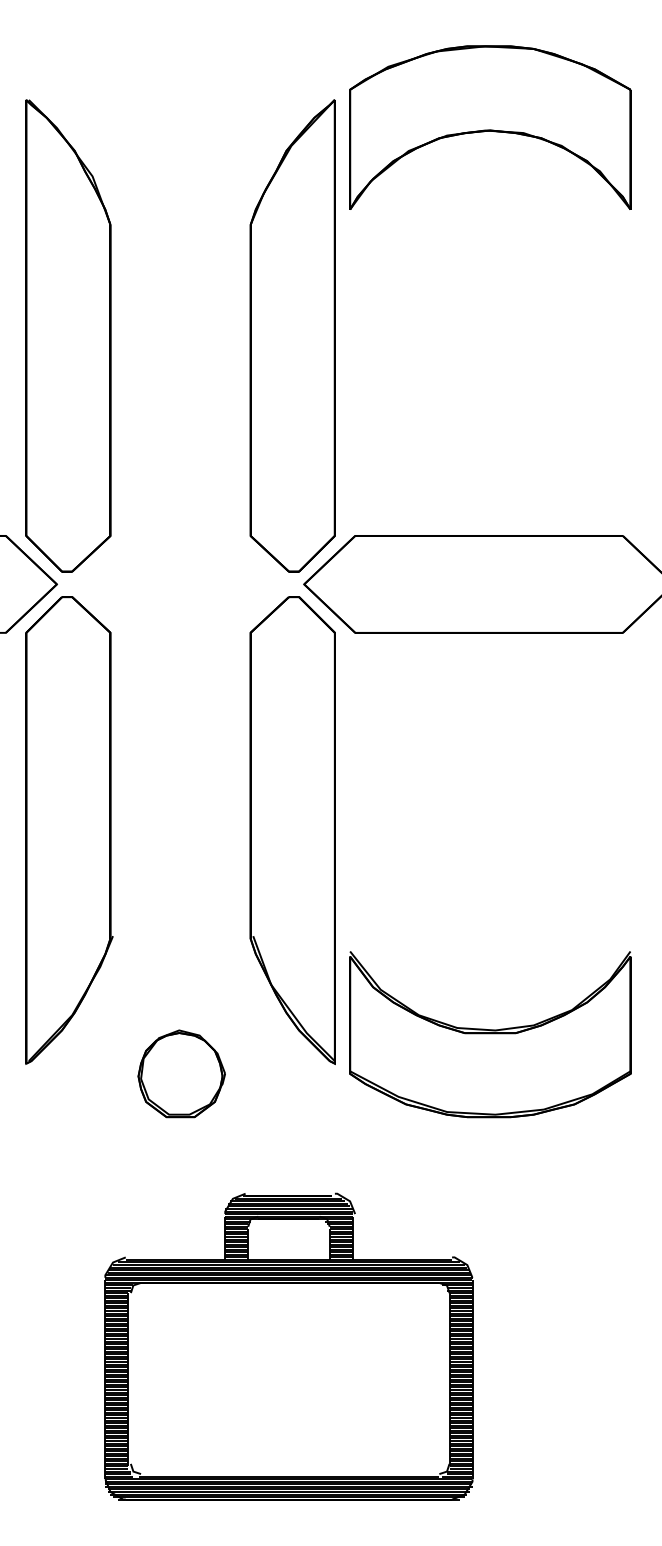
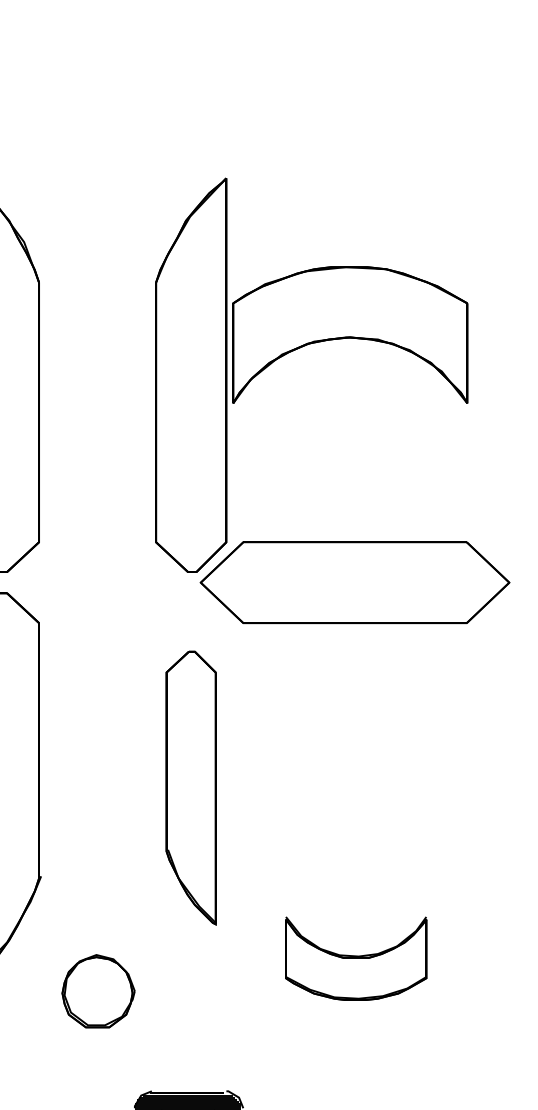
part: (490, 127) -> (350, 334), moved
part: (292, 830) -> (191, 788), size x0.7
part: (490, 1034) -> (356, 958), size x0.6

